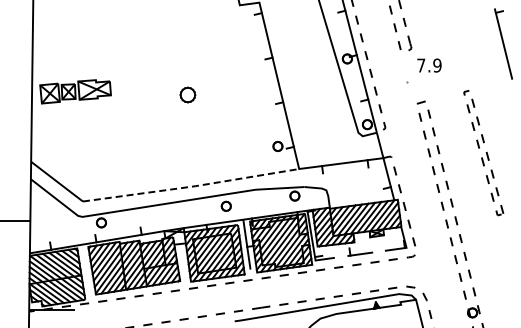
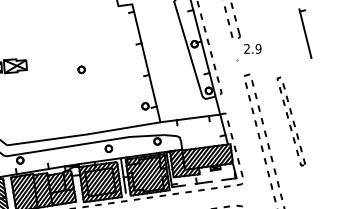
text: (421, 65) -> (247, 48), 7.9 -> 2.9
part: (187, 94) -> (81, 69), size x0.62
part: (483, 152) -> (291, 121), moved
line: (192, 186) -> (84, 134), dashed -> solid

